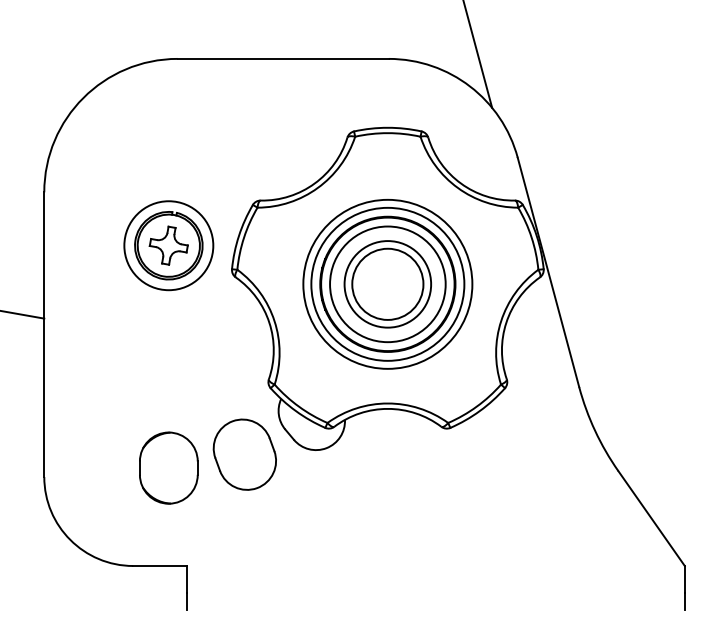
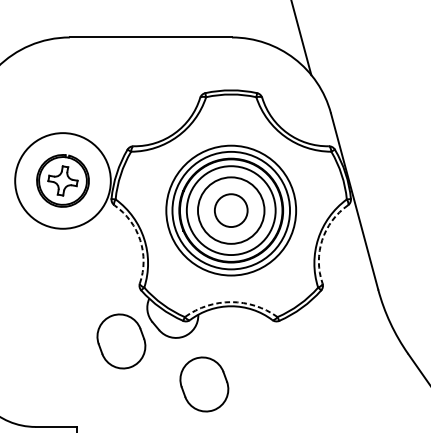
circle: (168, 245) -> (62, 180), size x1.4
circle: (387, 283) -> (230, 209), size x0.6
arc: (269, 322) -> (140, 239), solid -> dashed
arc: (506, 322) -> (322, 239), solid -> dashed
arc: (387, 403) -> (230, 302), solid -> dashed
part: (168, 467) -> (62, 351), removed
part: (352, 510) -> (204, 384), added

